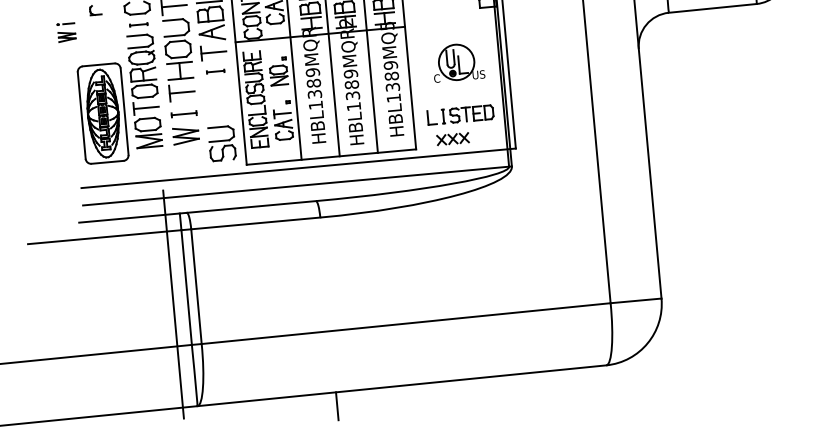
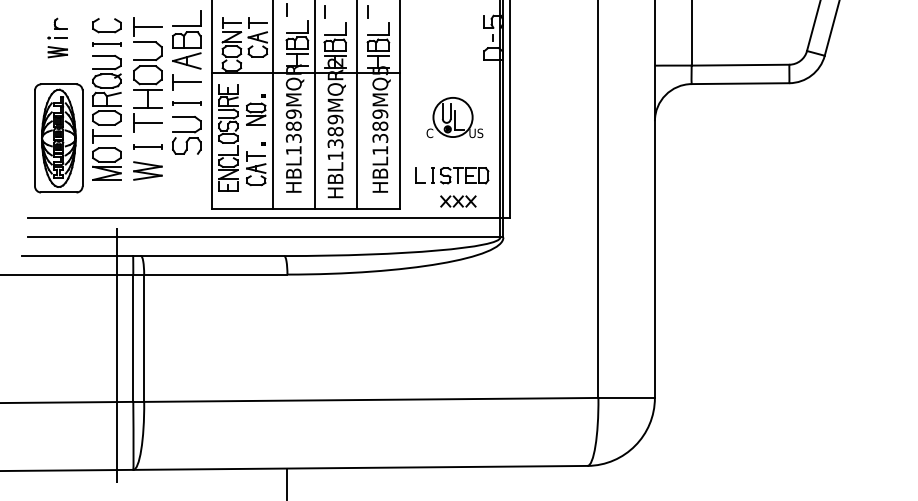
part: (138, 25) -> (106, 44), size x1.43
part: (66, 32) -> (57, 47), moved
part: (215, 71) -> (186, 103), size x1.43
part: (453, 139) -> (458, 201), moved
part: (221, 143) -> (186, 135), moved

